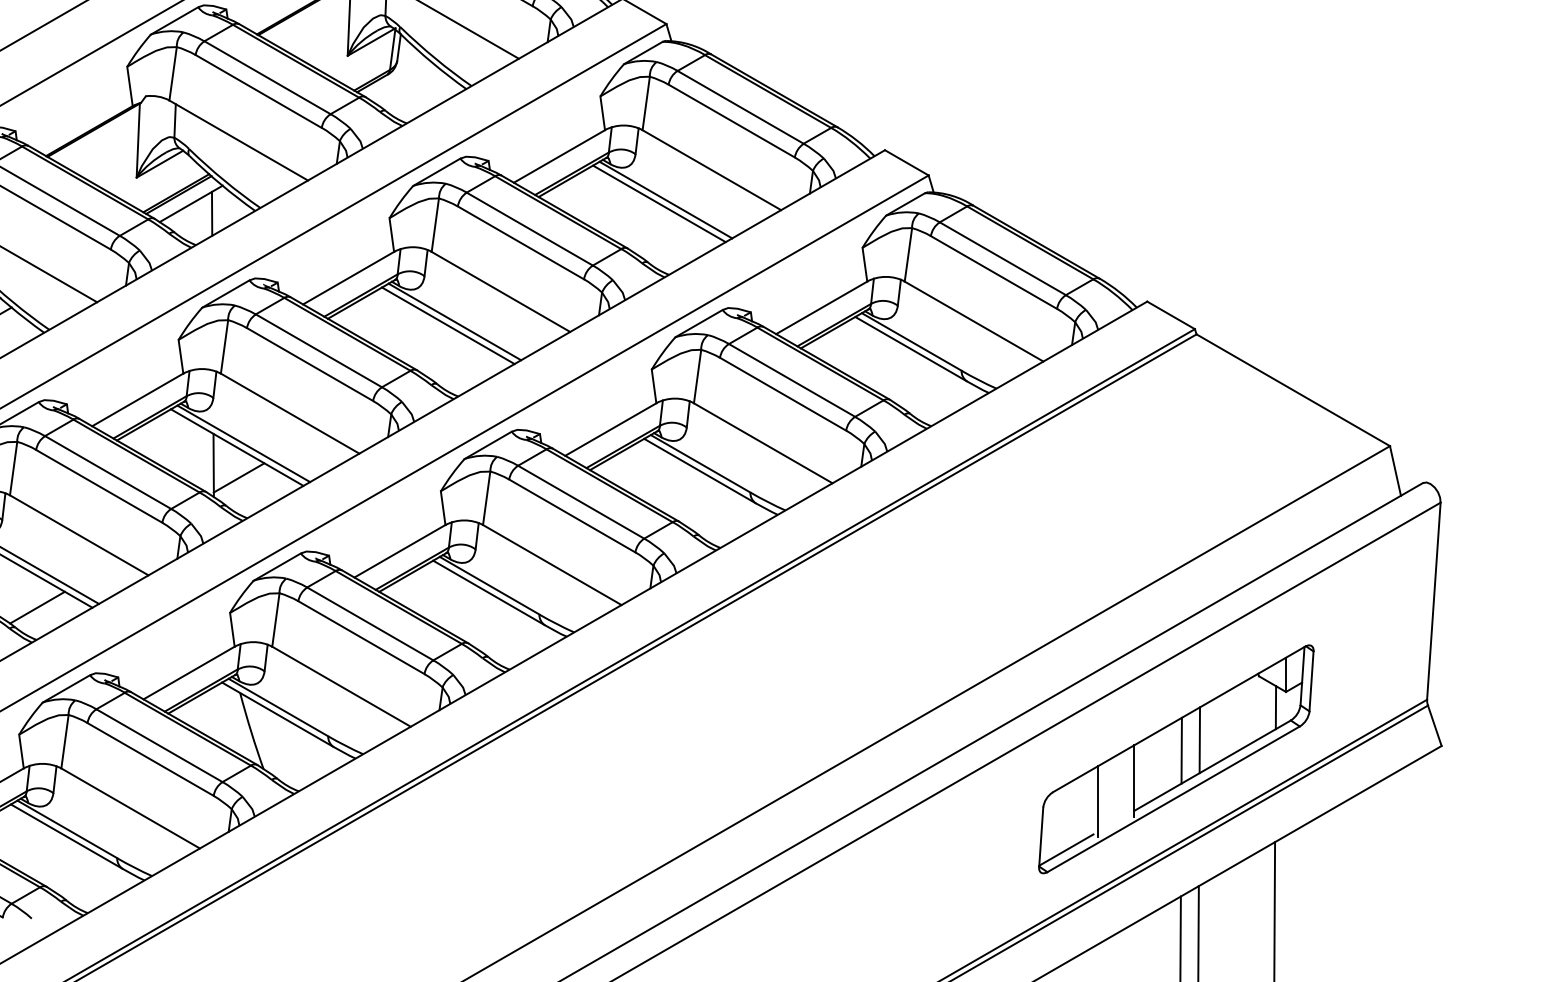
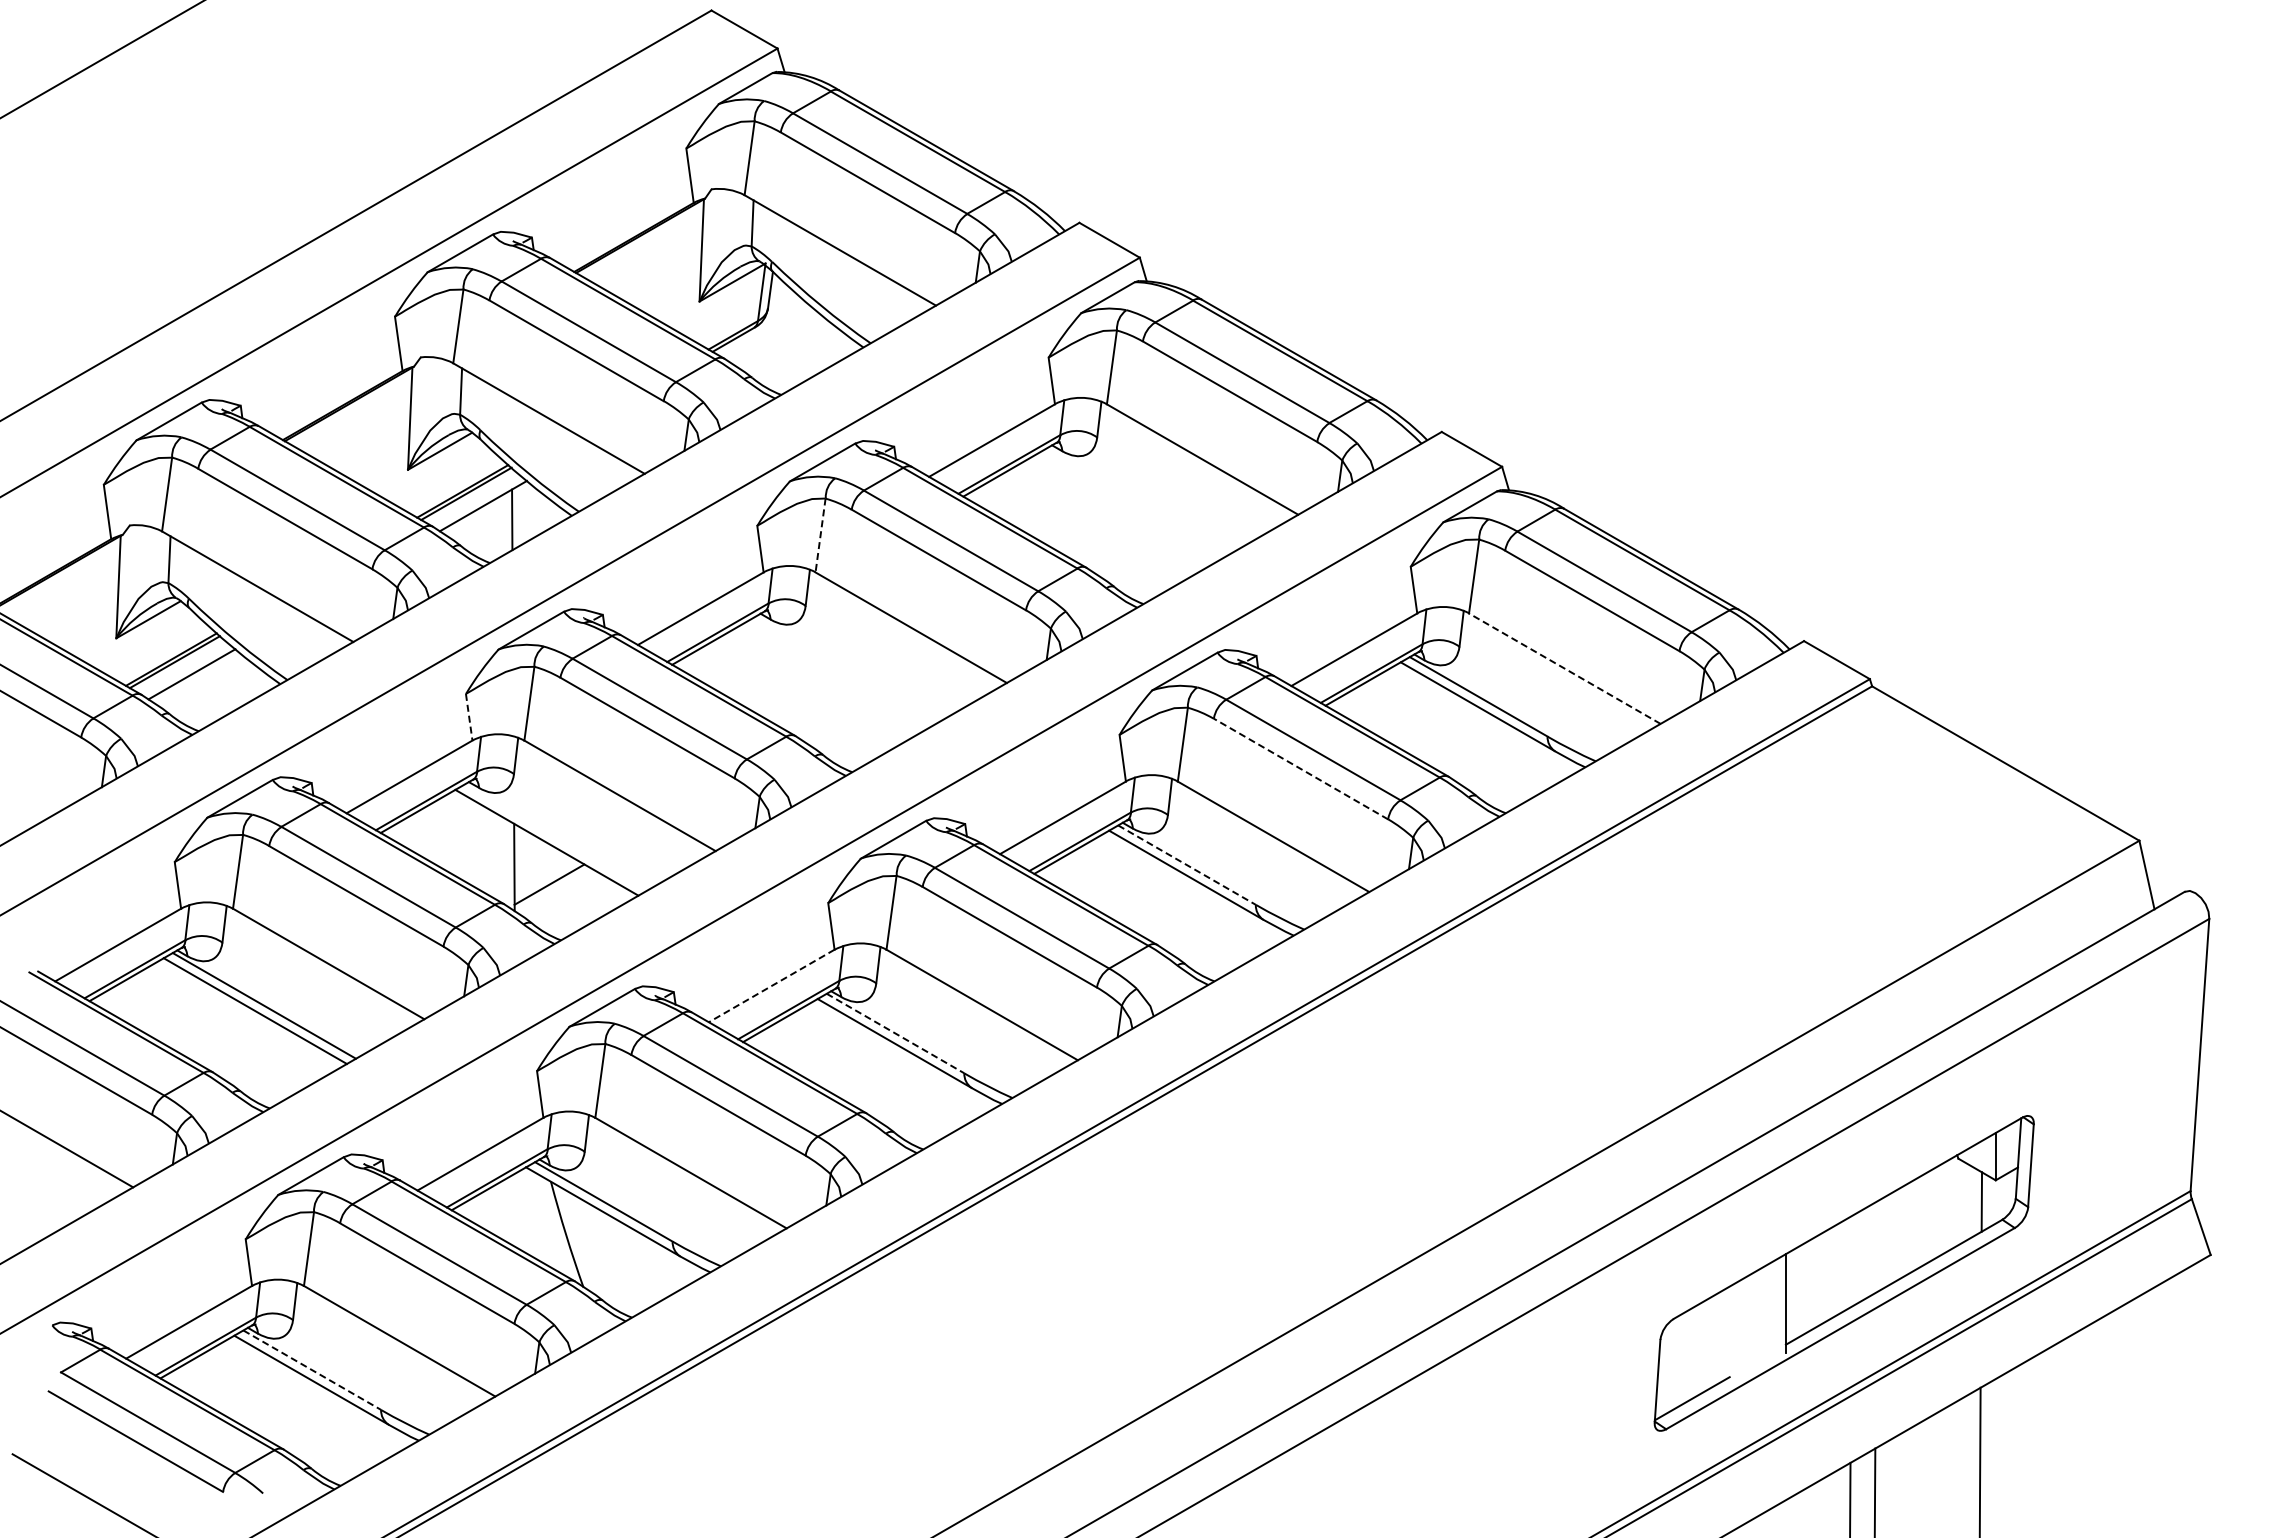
line: (665, 199) -> (1138, 500), removed
line: (658, 203) -> (1129, 505), removed
line: (435, 225) -> (820, 535), solid -> dashed
line: (973, 321) -> (1564, 668), solid -> dashed
line: (454, 322) -> (847, 669), removed
line: (448, 325) -> (838, 674), removed
line: (181, 356) -> (469, 717), solid -> dashed
line: (783, 394) -> (1301, 769), solid -> dashed
line: (243, 443) -> (555, 837), removed
line: (700, 464) -> (1187, 865), solid -> dashed
line: (399, 550) -> (771, 985), solid -> dashed
line: (489, 585) -> (895, 1033), solid -> dashed
line: (37, 607) -> (270, 1063), removed
line: (1199, 739) -> (1876, 1246), removed
line: (1181, 750) -> (1851, 1261), removed
line: (1098, 801) -> (1736, 1331), removed
line: (67, 829) -> (312, 1370), solid -> dashed

